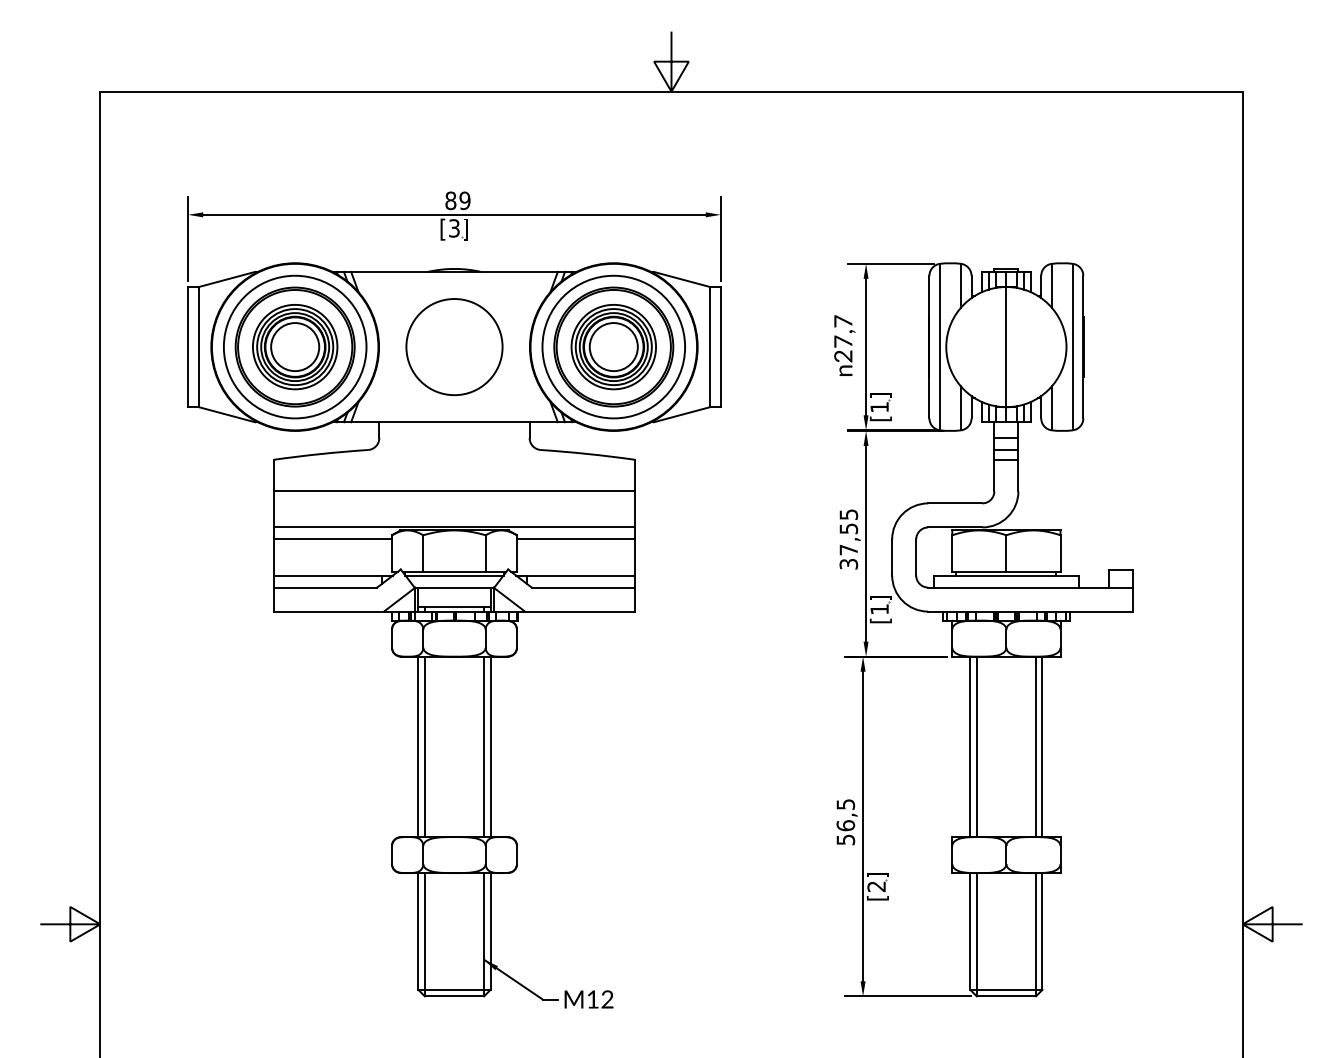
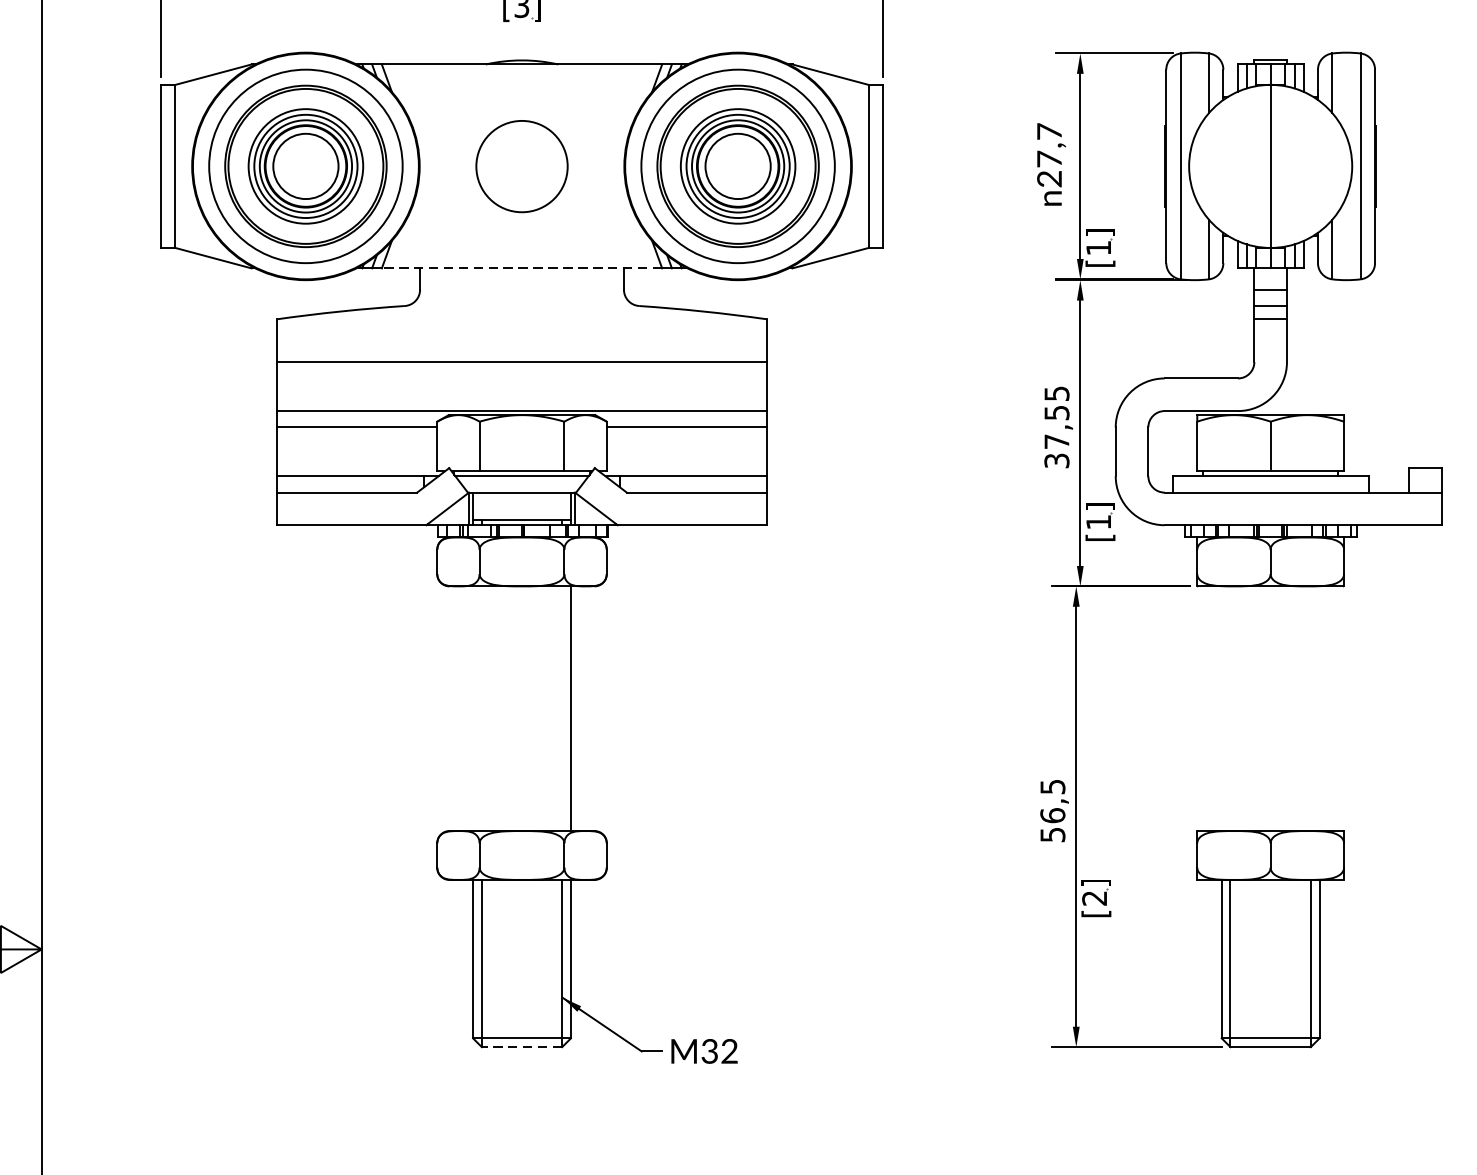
circle: (454, 347) -> (522, 166), size x0.7
line: (454, 422) -> (522, 268), solid -> dashed
line: (418, 746) -> (473, 708), removed
line: (424, 746) -> (481, 708), removed
line: (484, 746) -> (562, 708), removed
line: (970, 746) -> (1221, 708), removed
line: (976, 746) -> (1230, 708), removed
line: (1036, 746) -> (1311, 708), removed
line: (1042, 746) -> (1319, 708), removed
line: (454, 996) -> (522, 1047), solid -> dashed
text: (592, 999) -> (709, 1051), M12 -> M32

